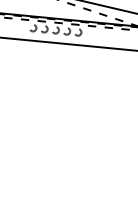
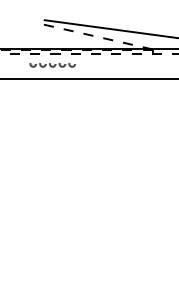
part: (55, 32) -> (52, 65), size x0.71

